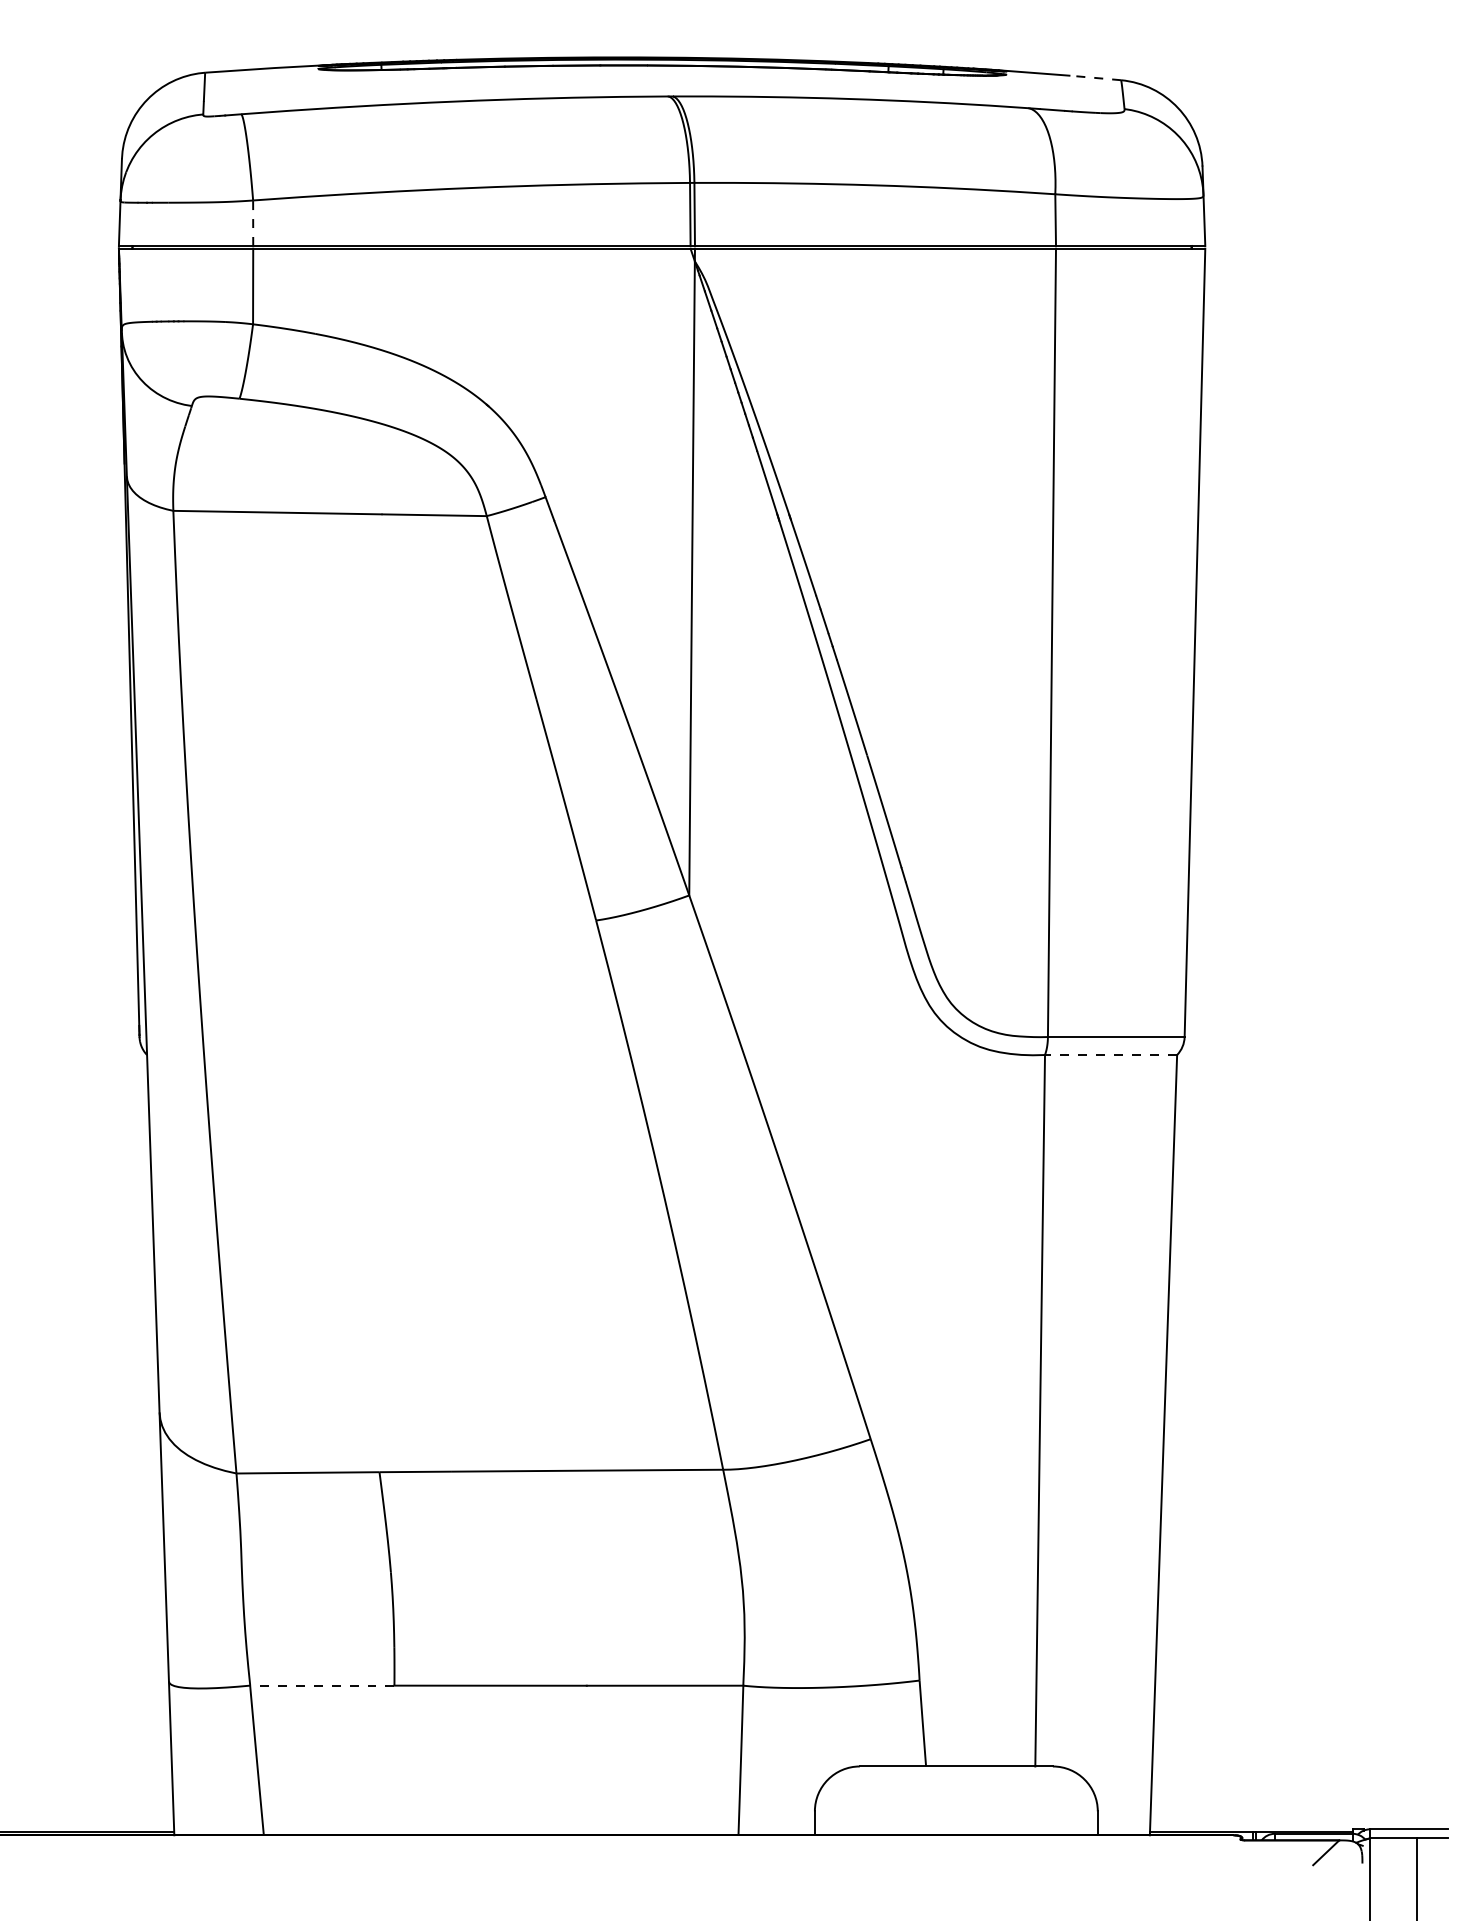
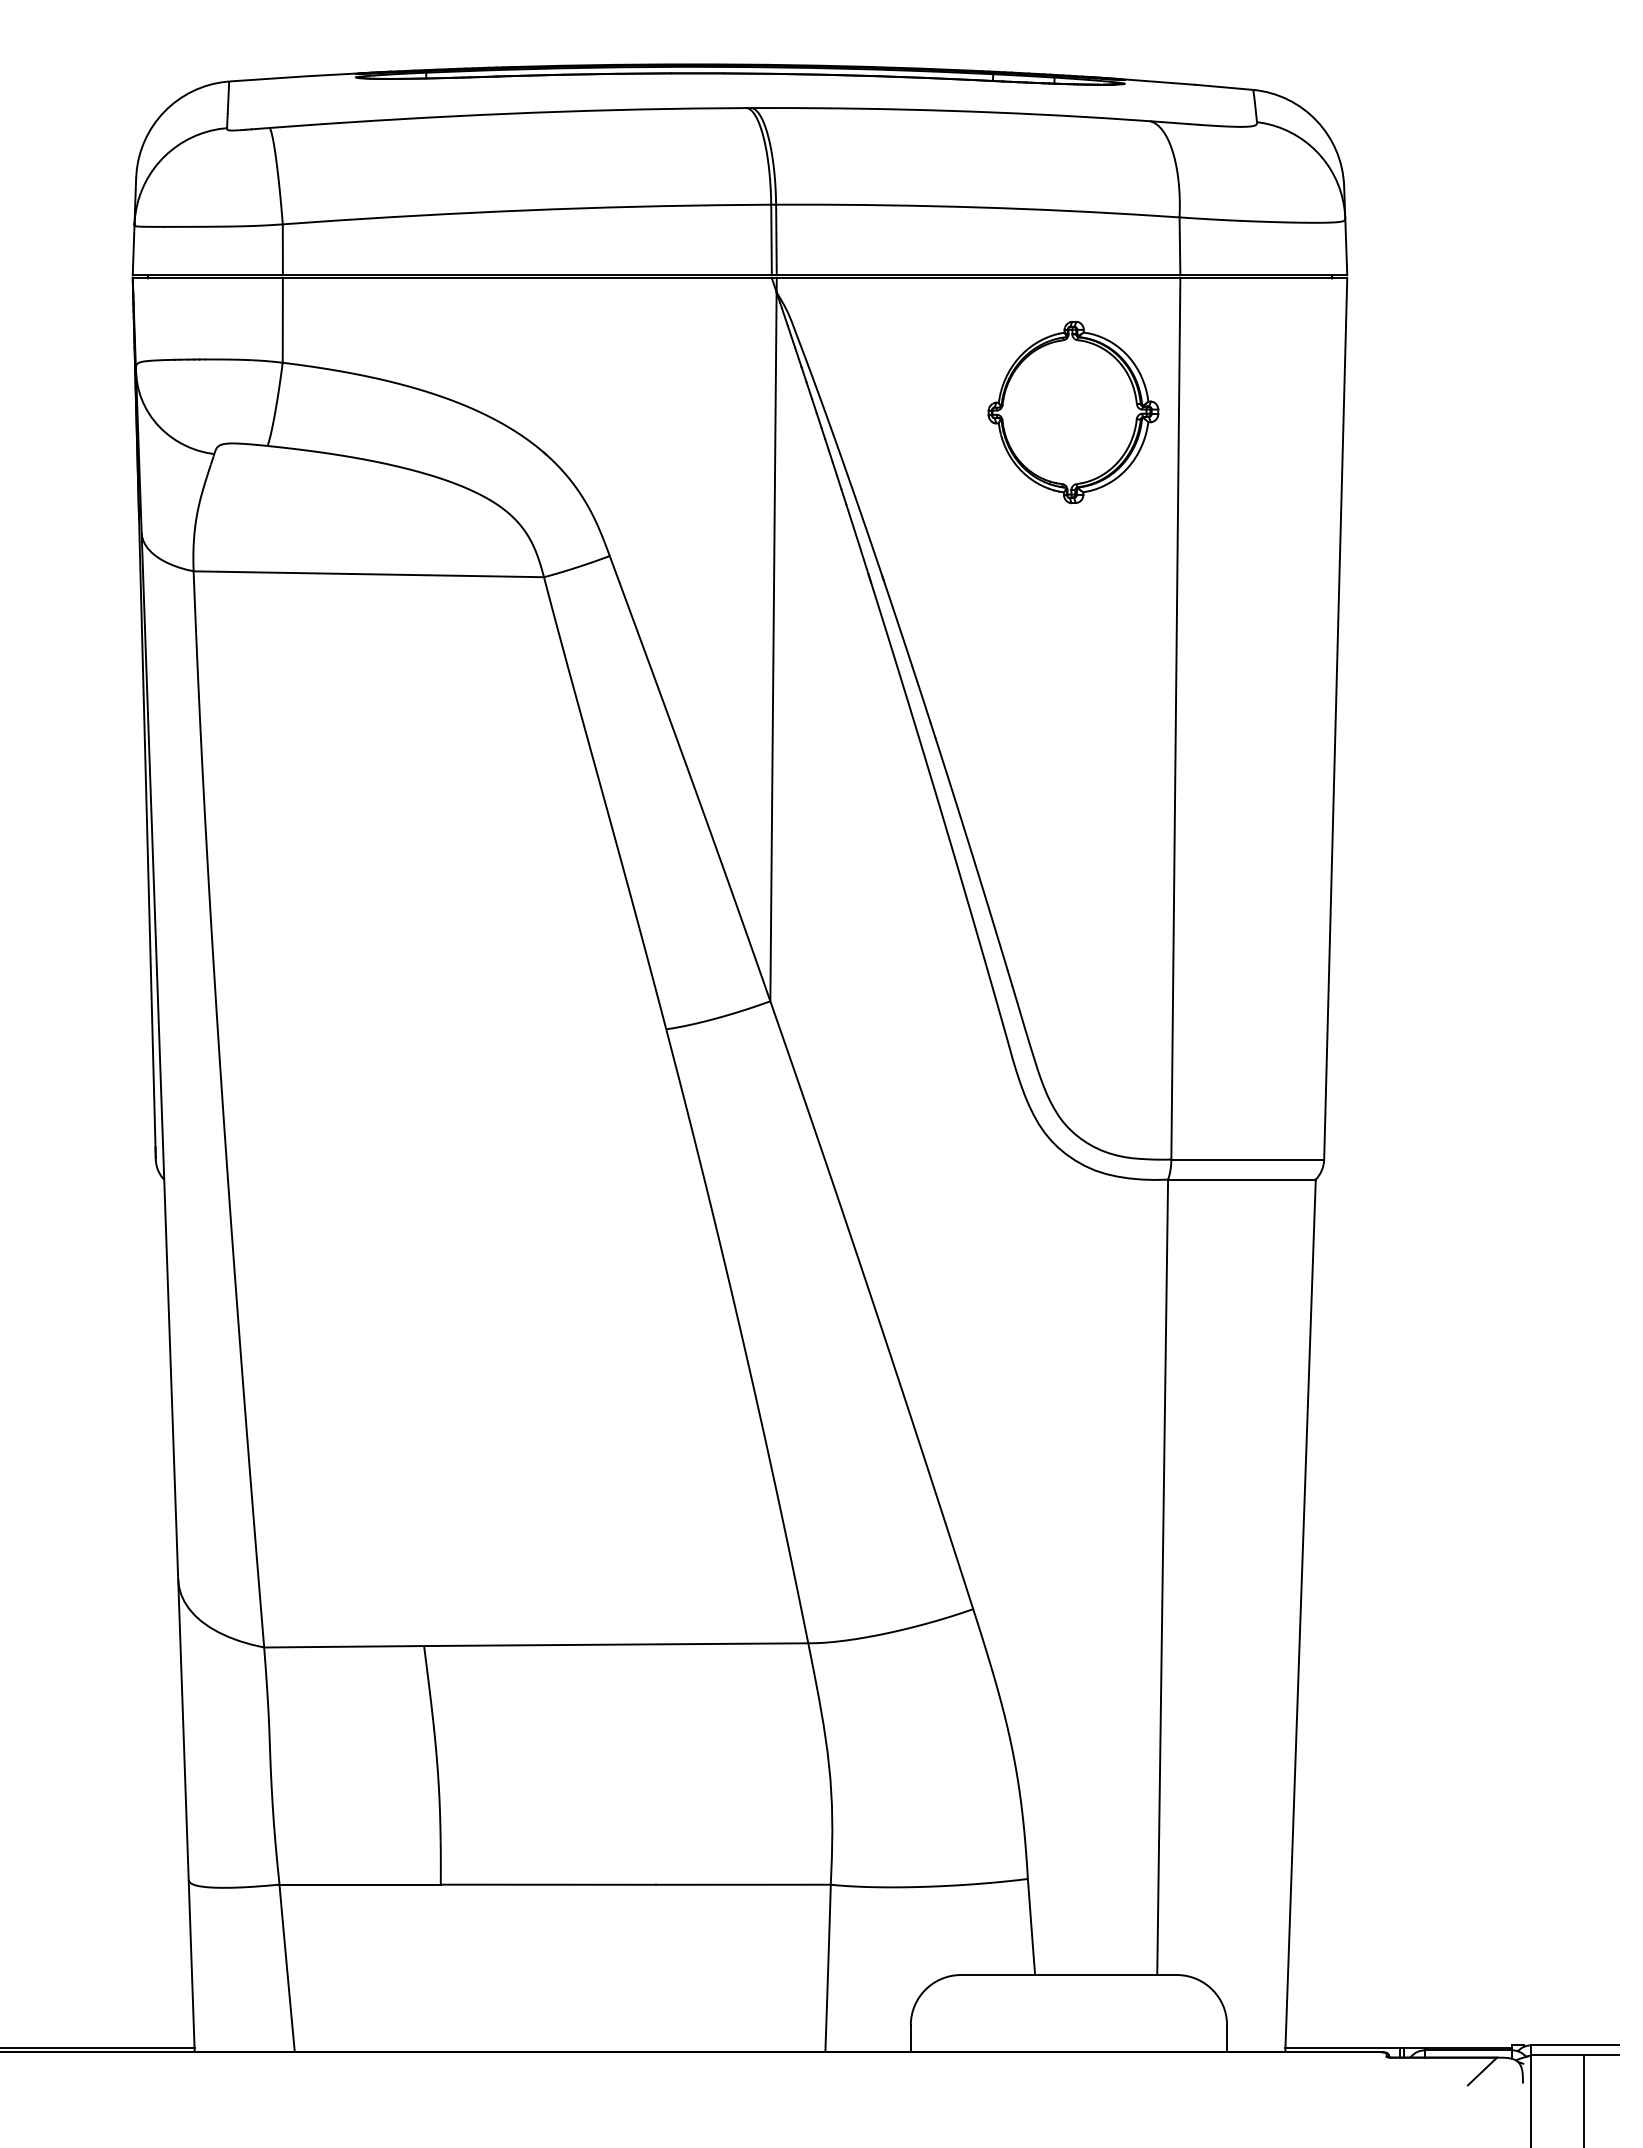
line: (1095, 78) -> (1224, 87), dashed -> solid
line: (252, 222) -> (282, 249), dashed -> solid
part: (960, 368) -> (1073, 412), added
line: (1110, 1054) -> (1241, 1179), dashed -> solid
line: (322, 1685) -> (360, 1884), dashed -> solid

